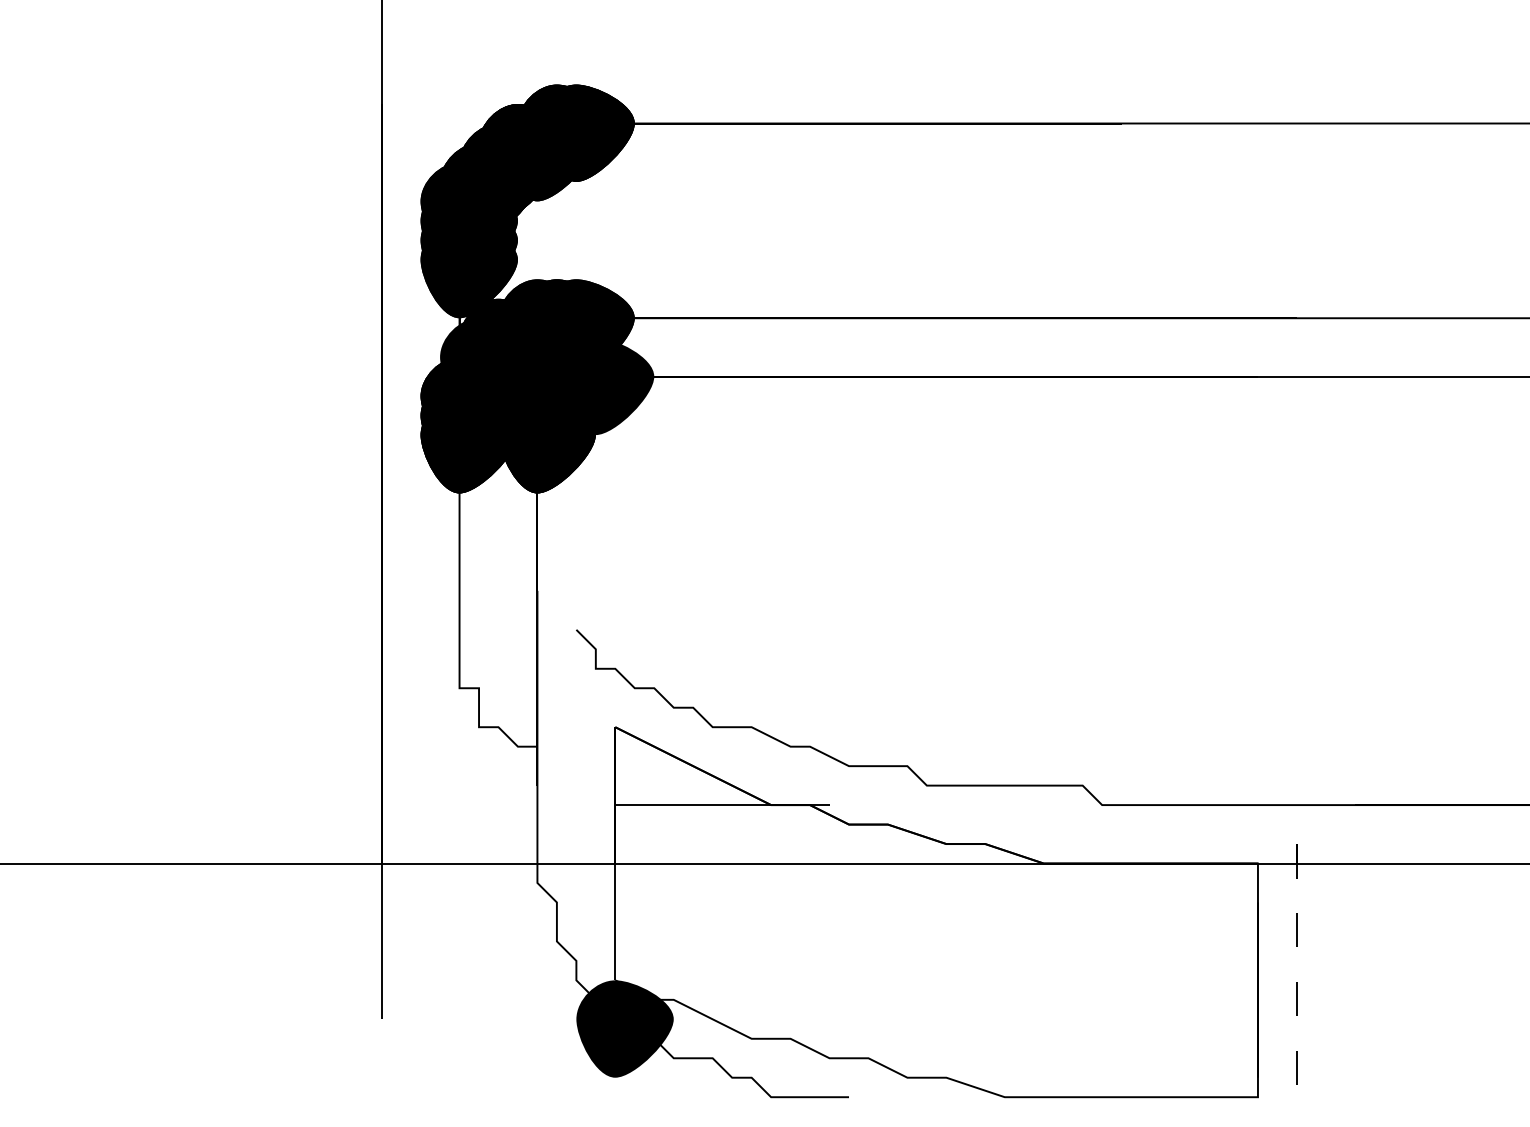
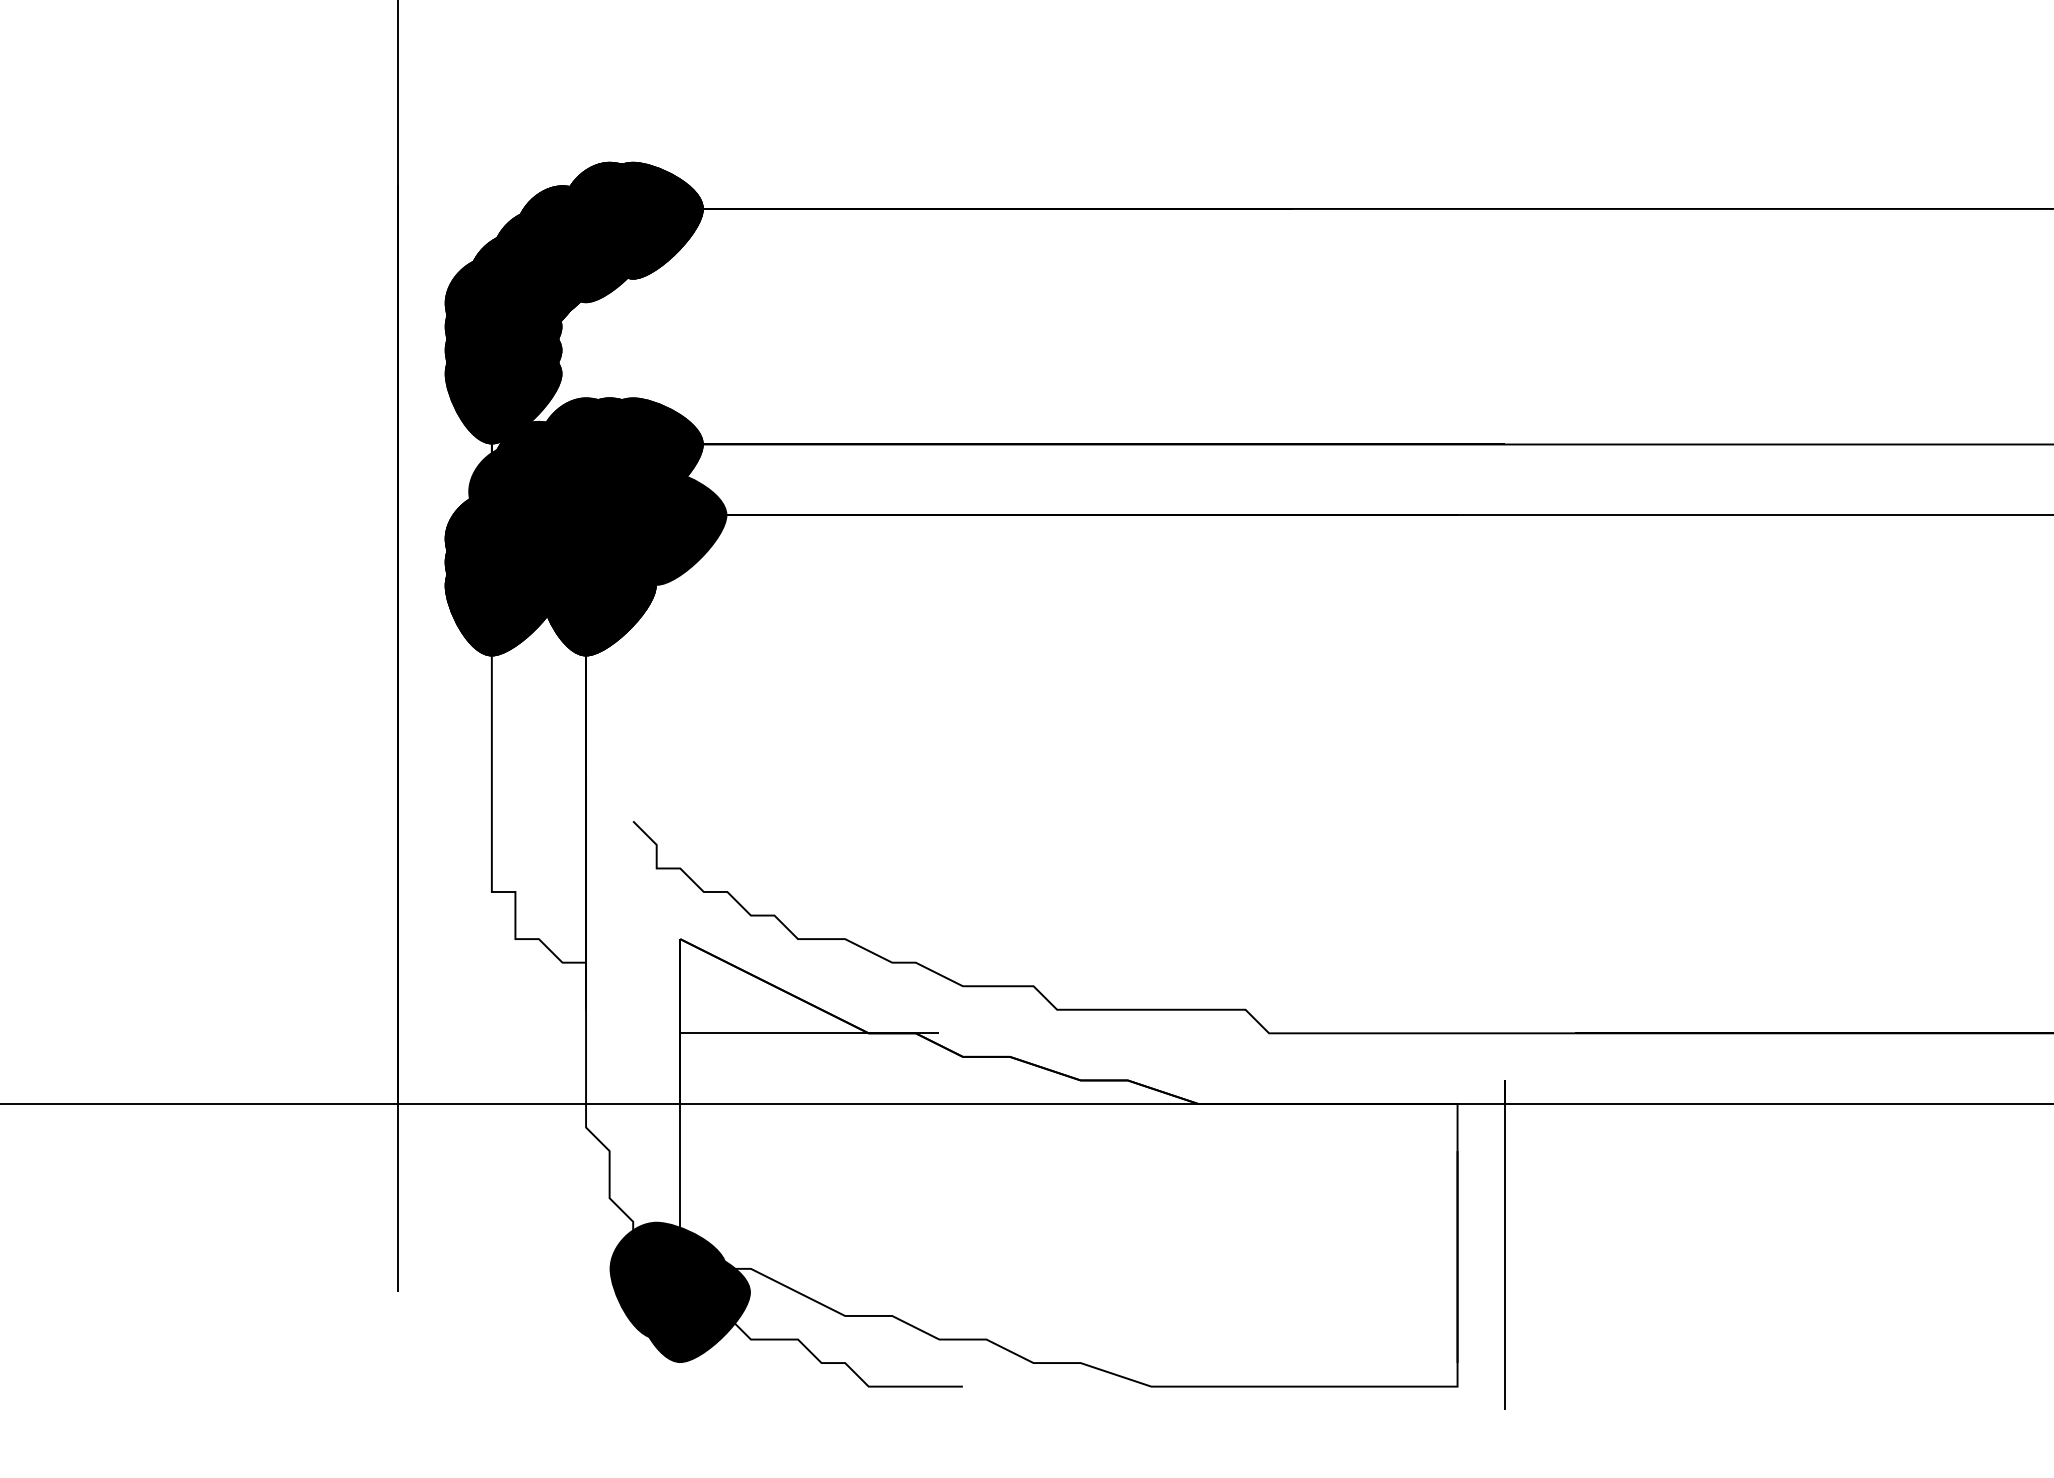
line: (1296, 980) -> (1504, 1245), dashed -> solid
fill: (605, 1009) -> (668, 1280), added

